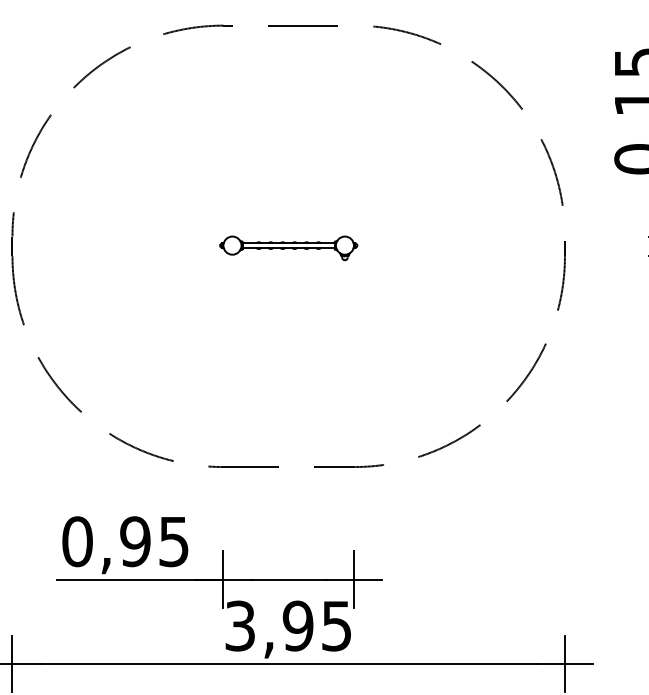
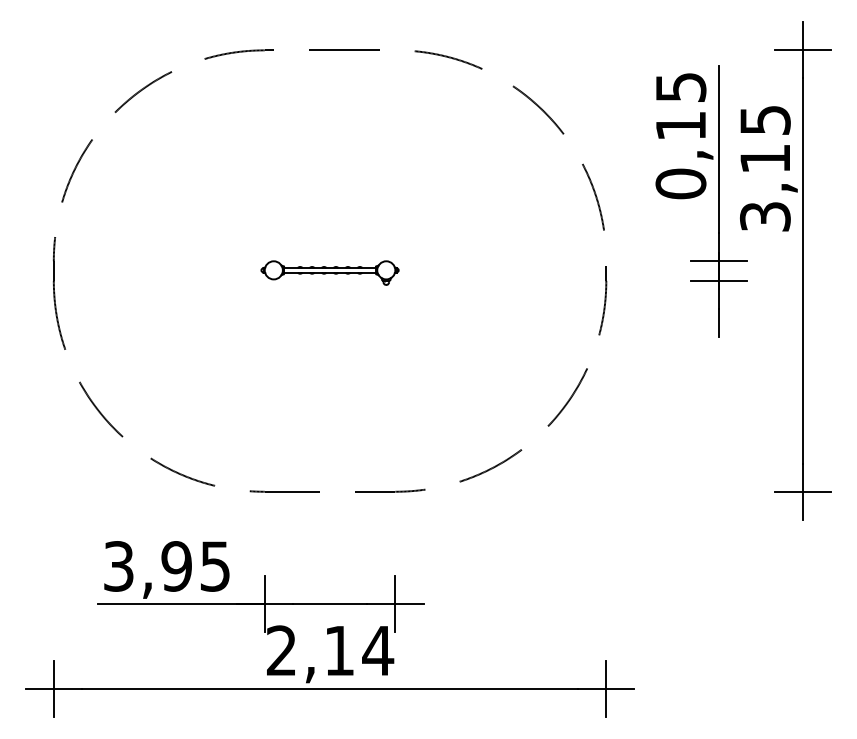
text: (77, 541) -> (118, 566), 0,95 -> 3,95
text: (289, 625) -> (330, 650), 3,95 -> 2,14

